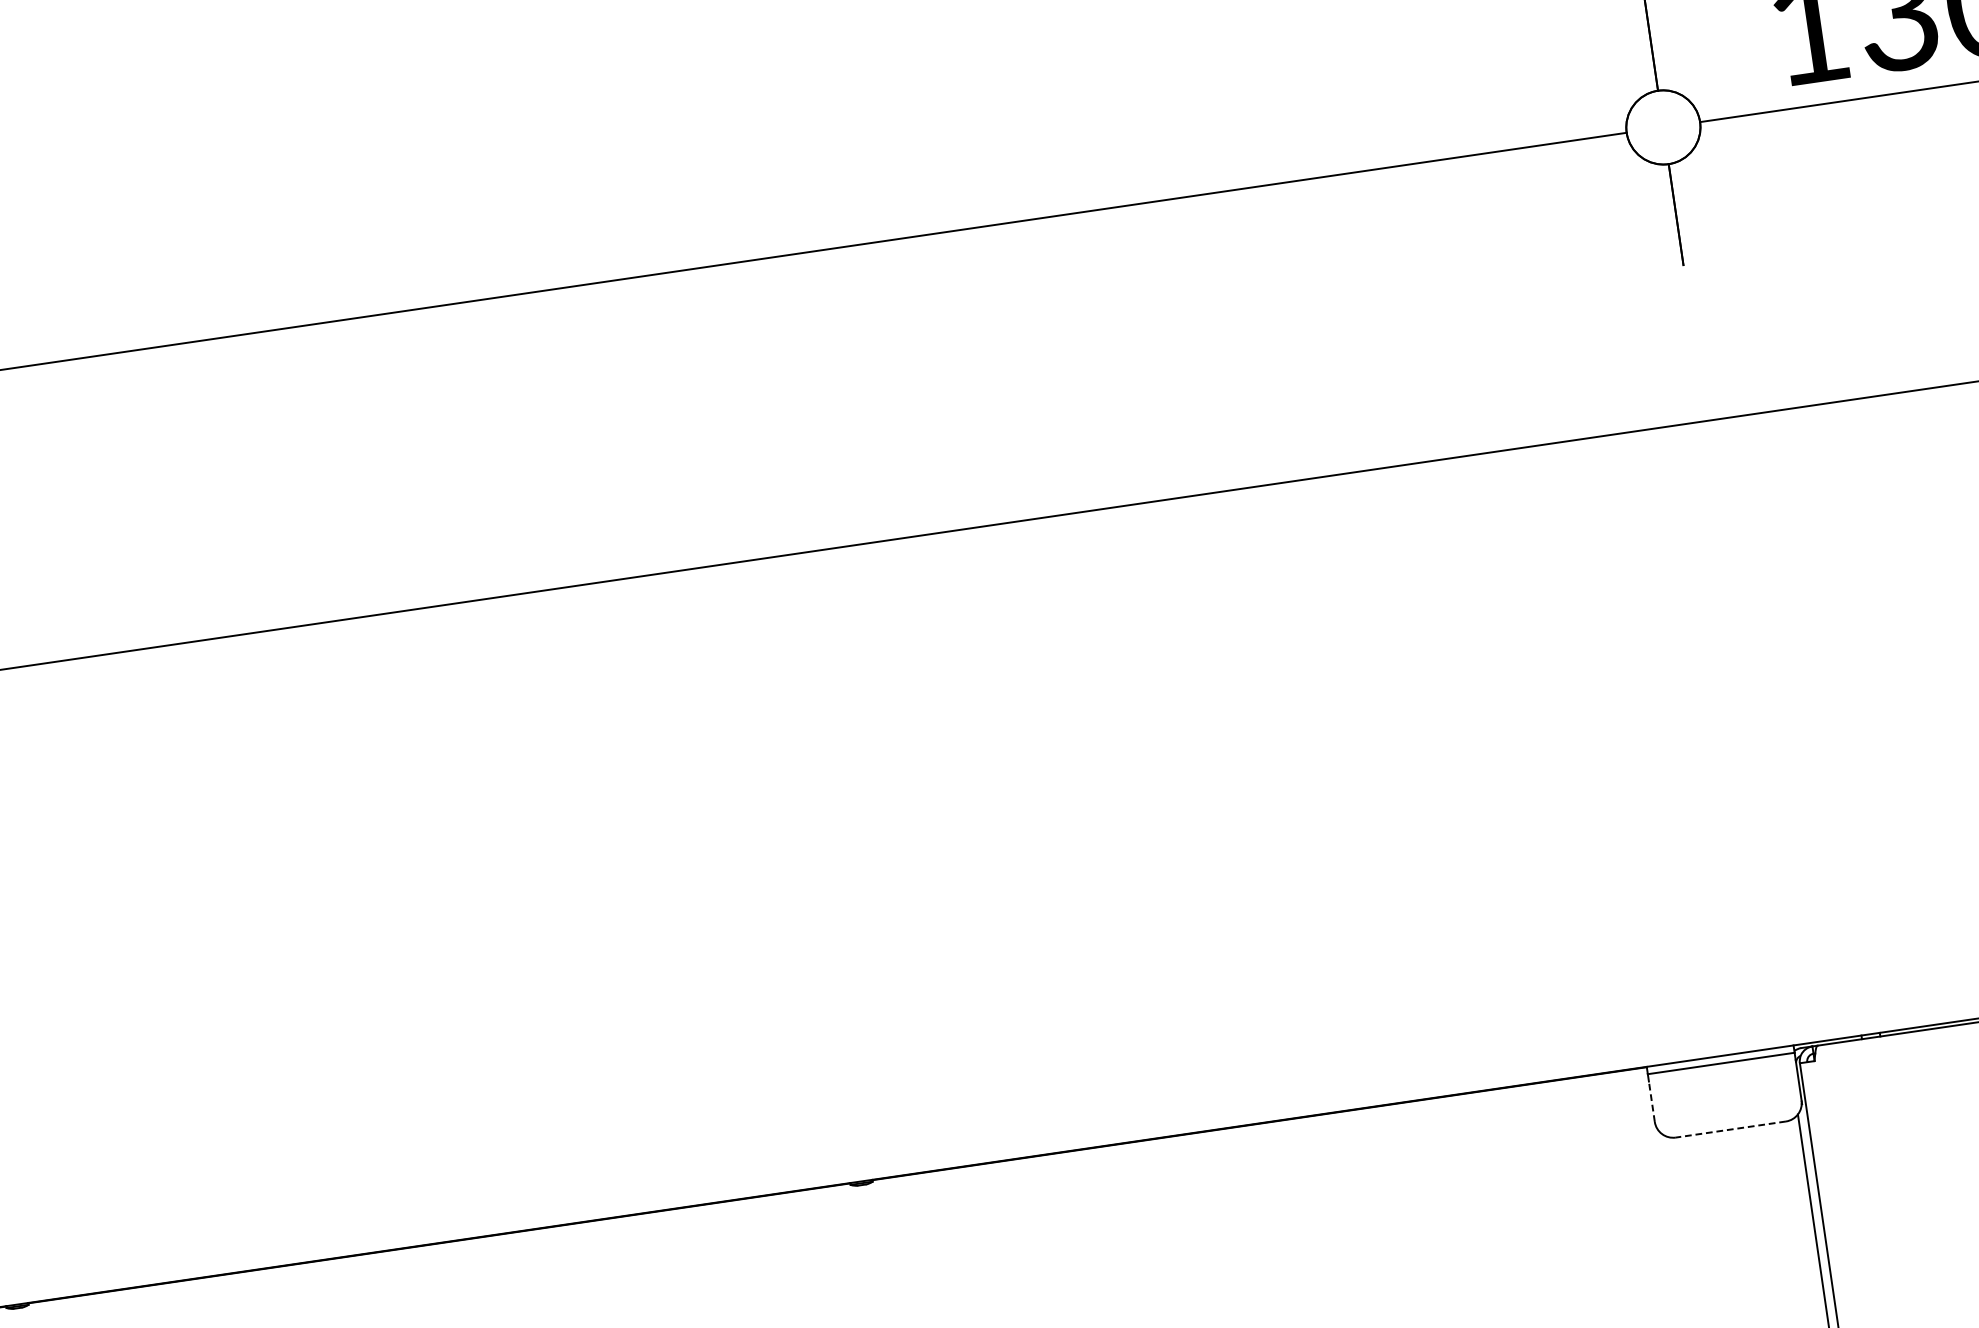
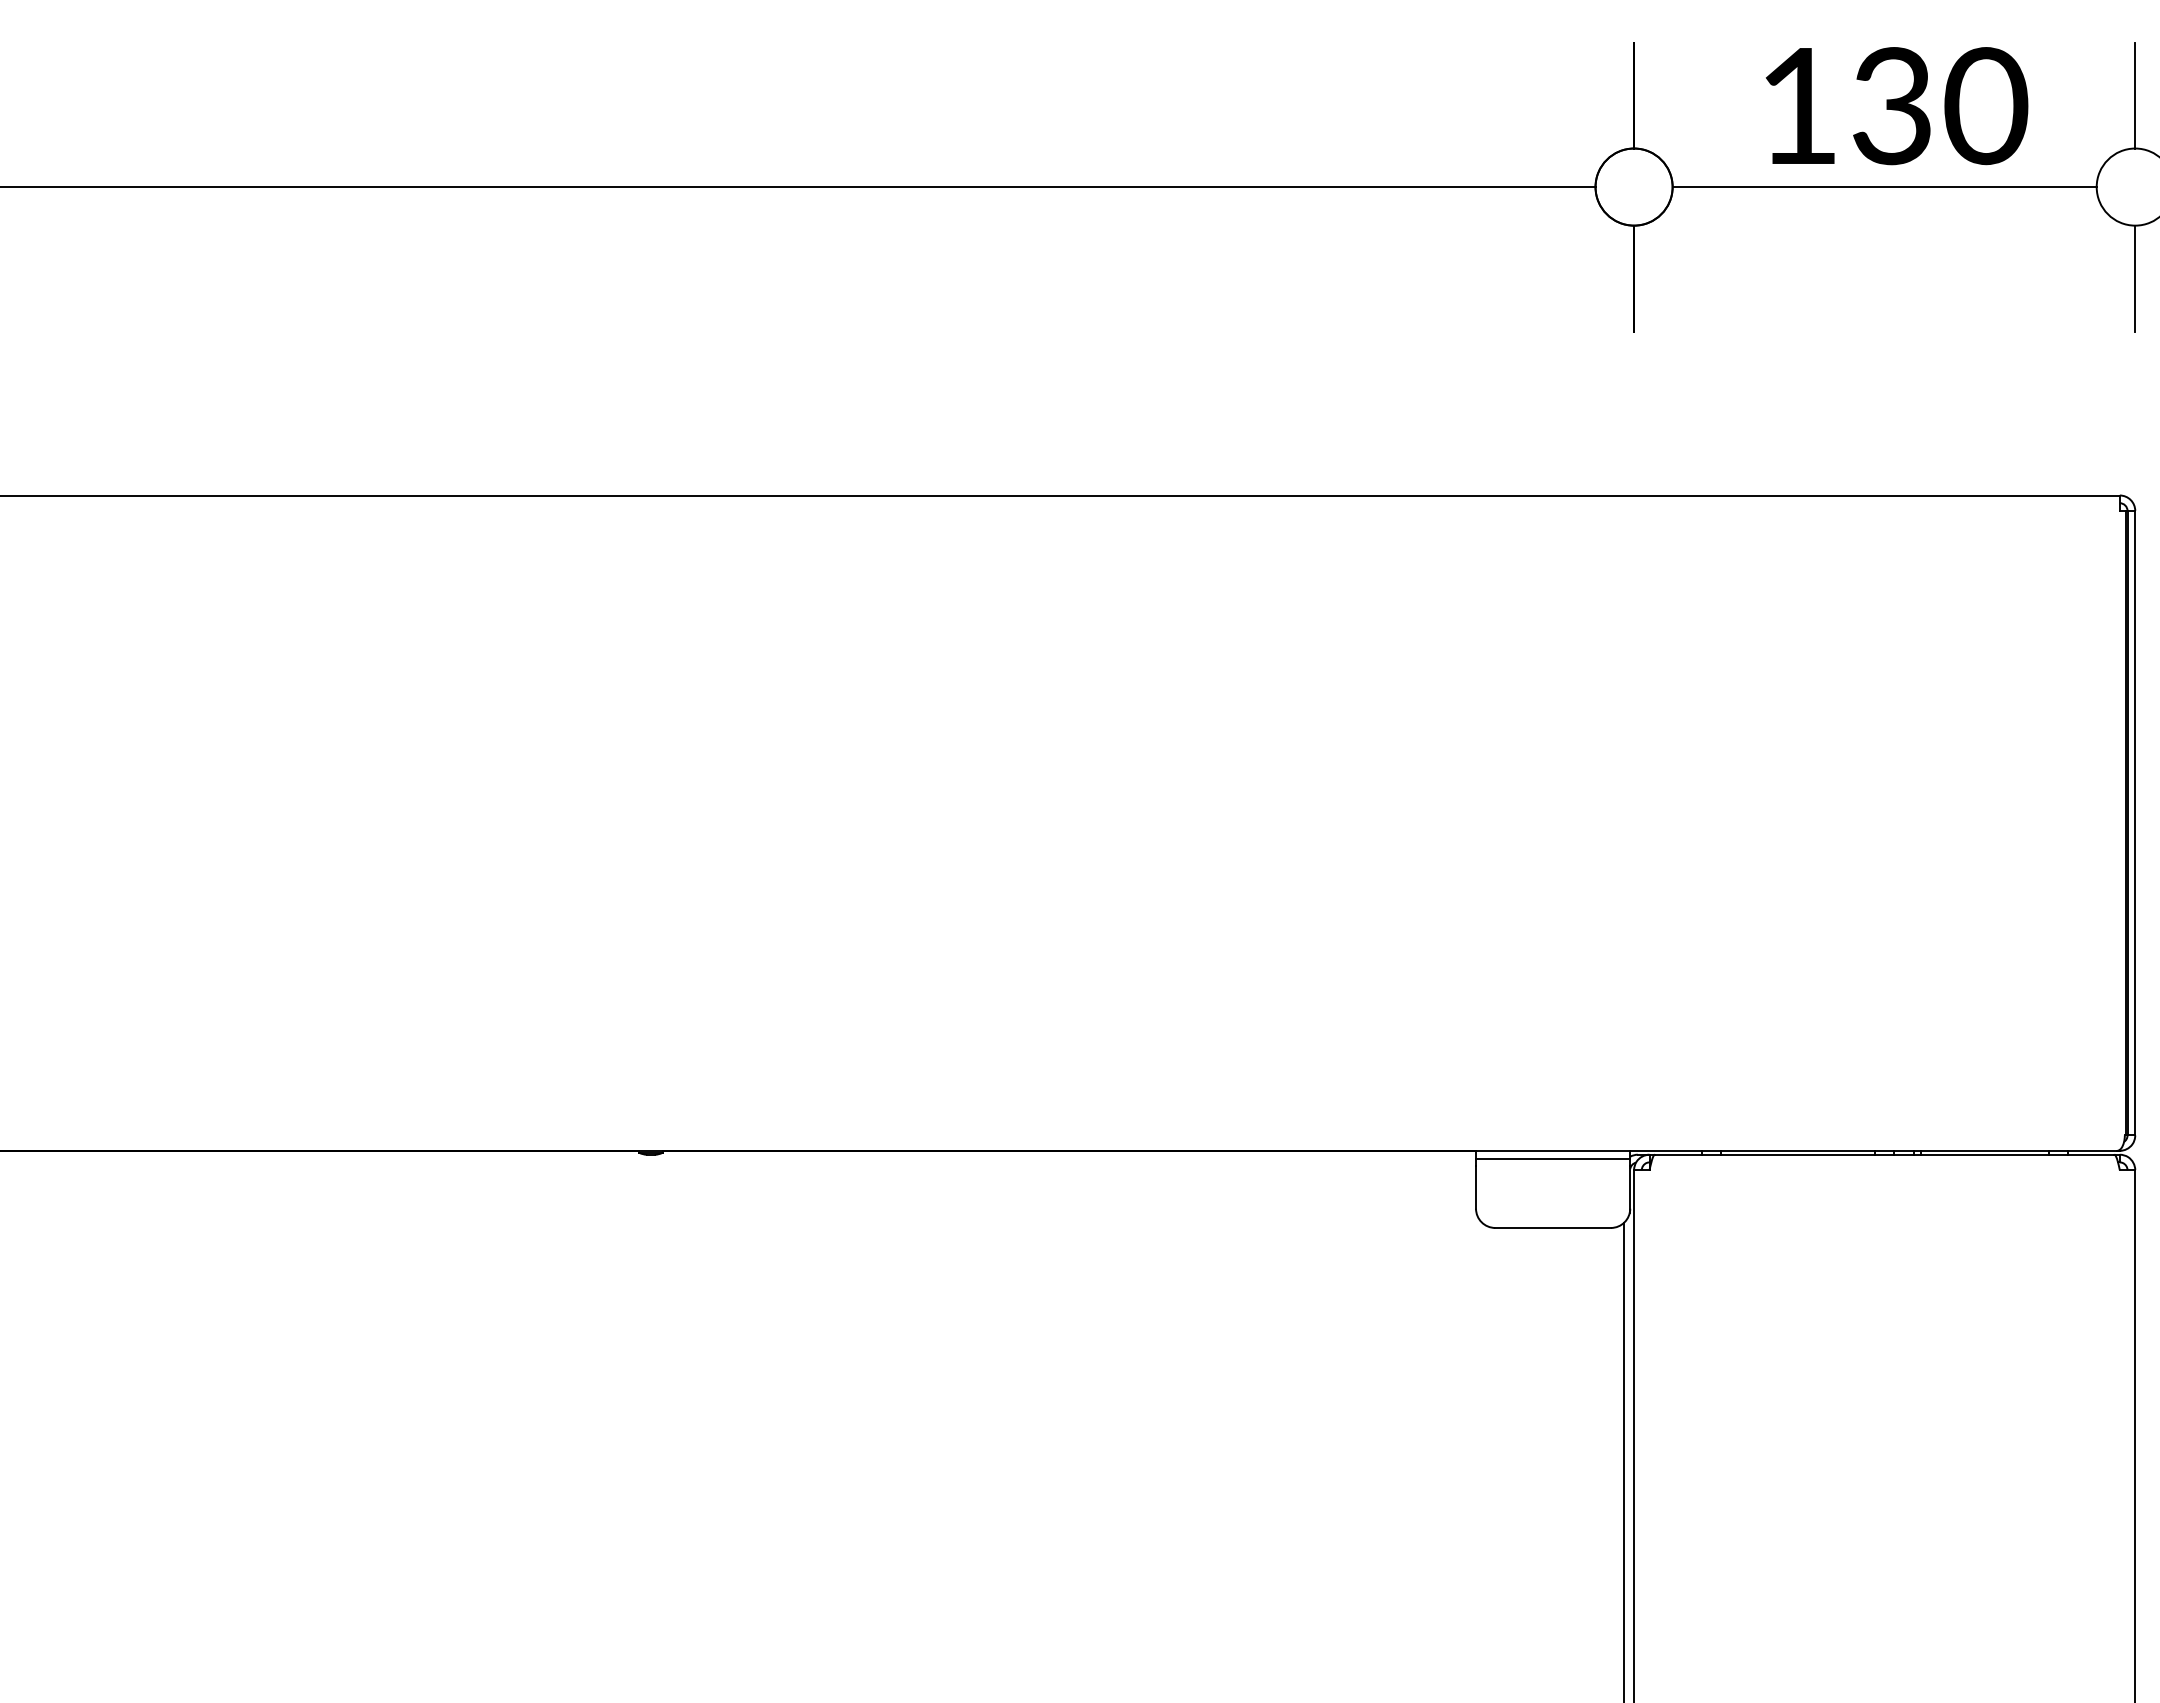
line: (1652, 1101) -> (1476, 1187), dashed -> solid
line: (1731, 1129) -> (1553, 1227), dashed -> solid

